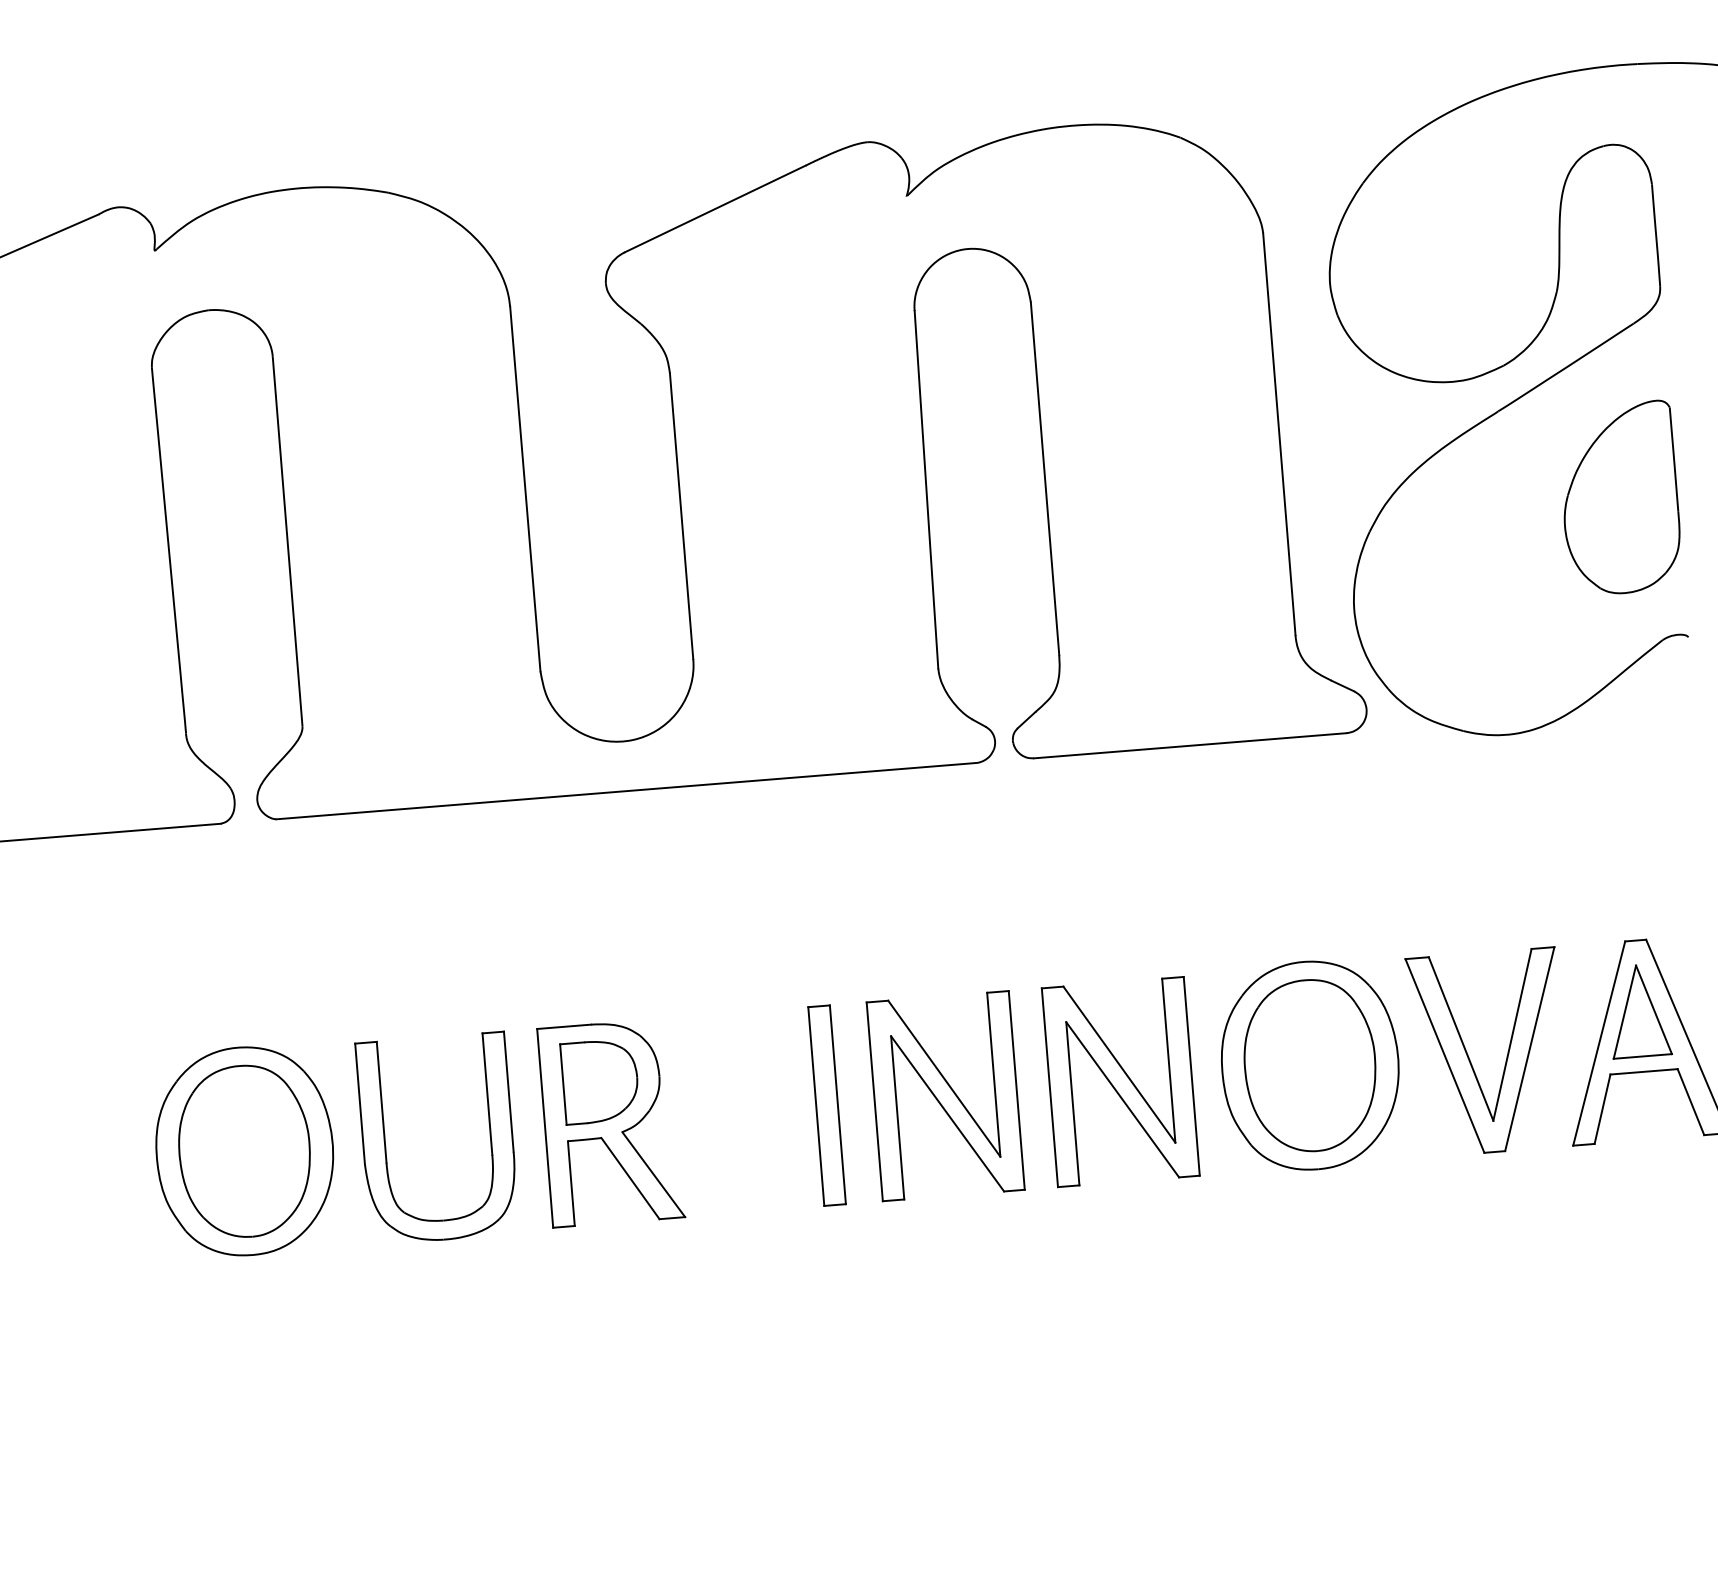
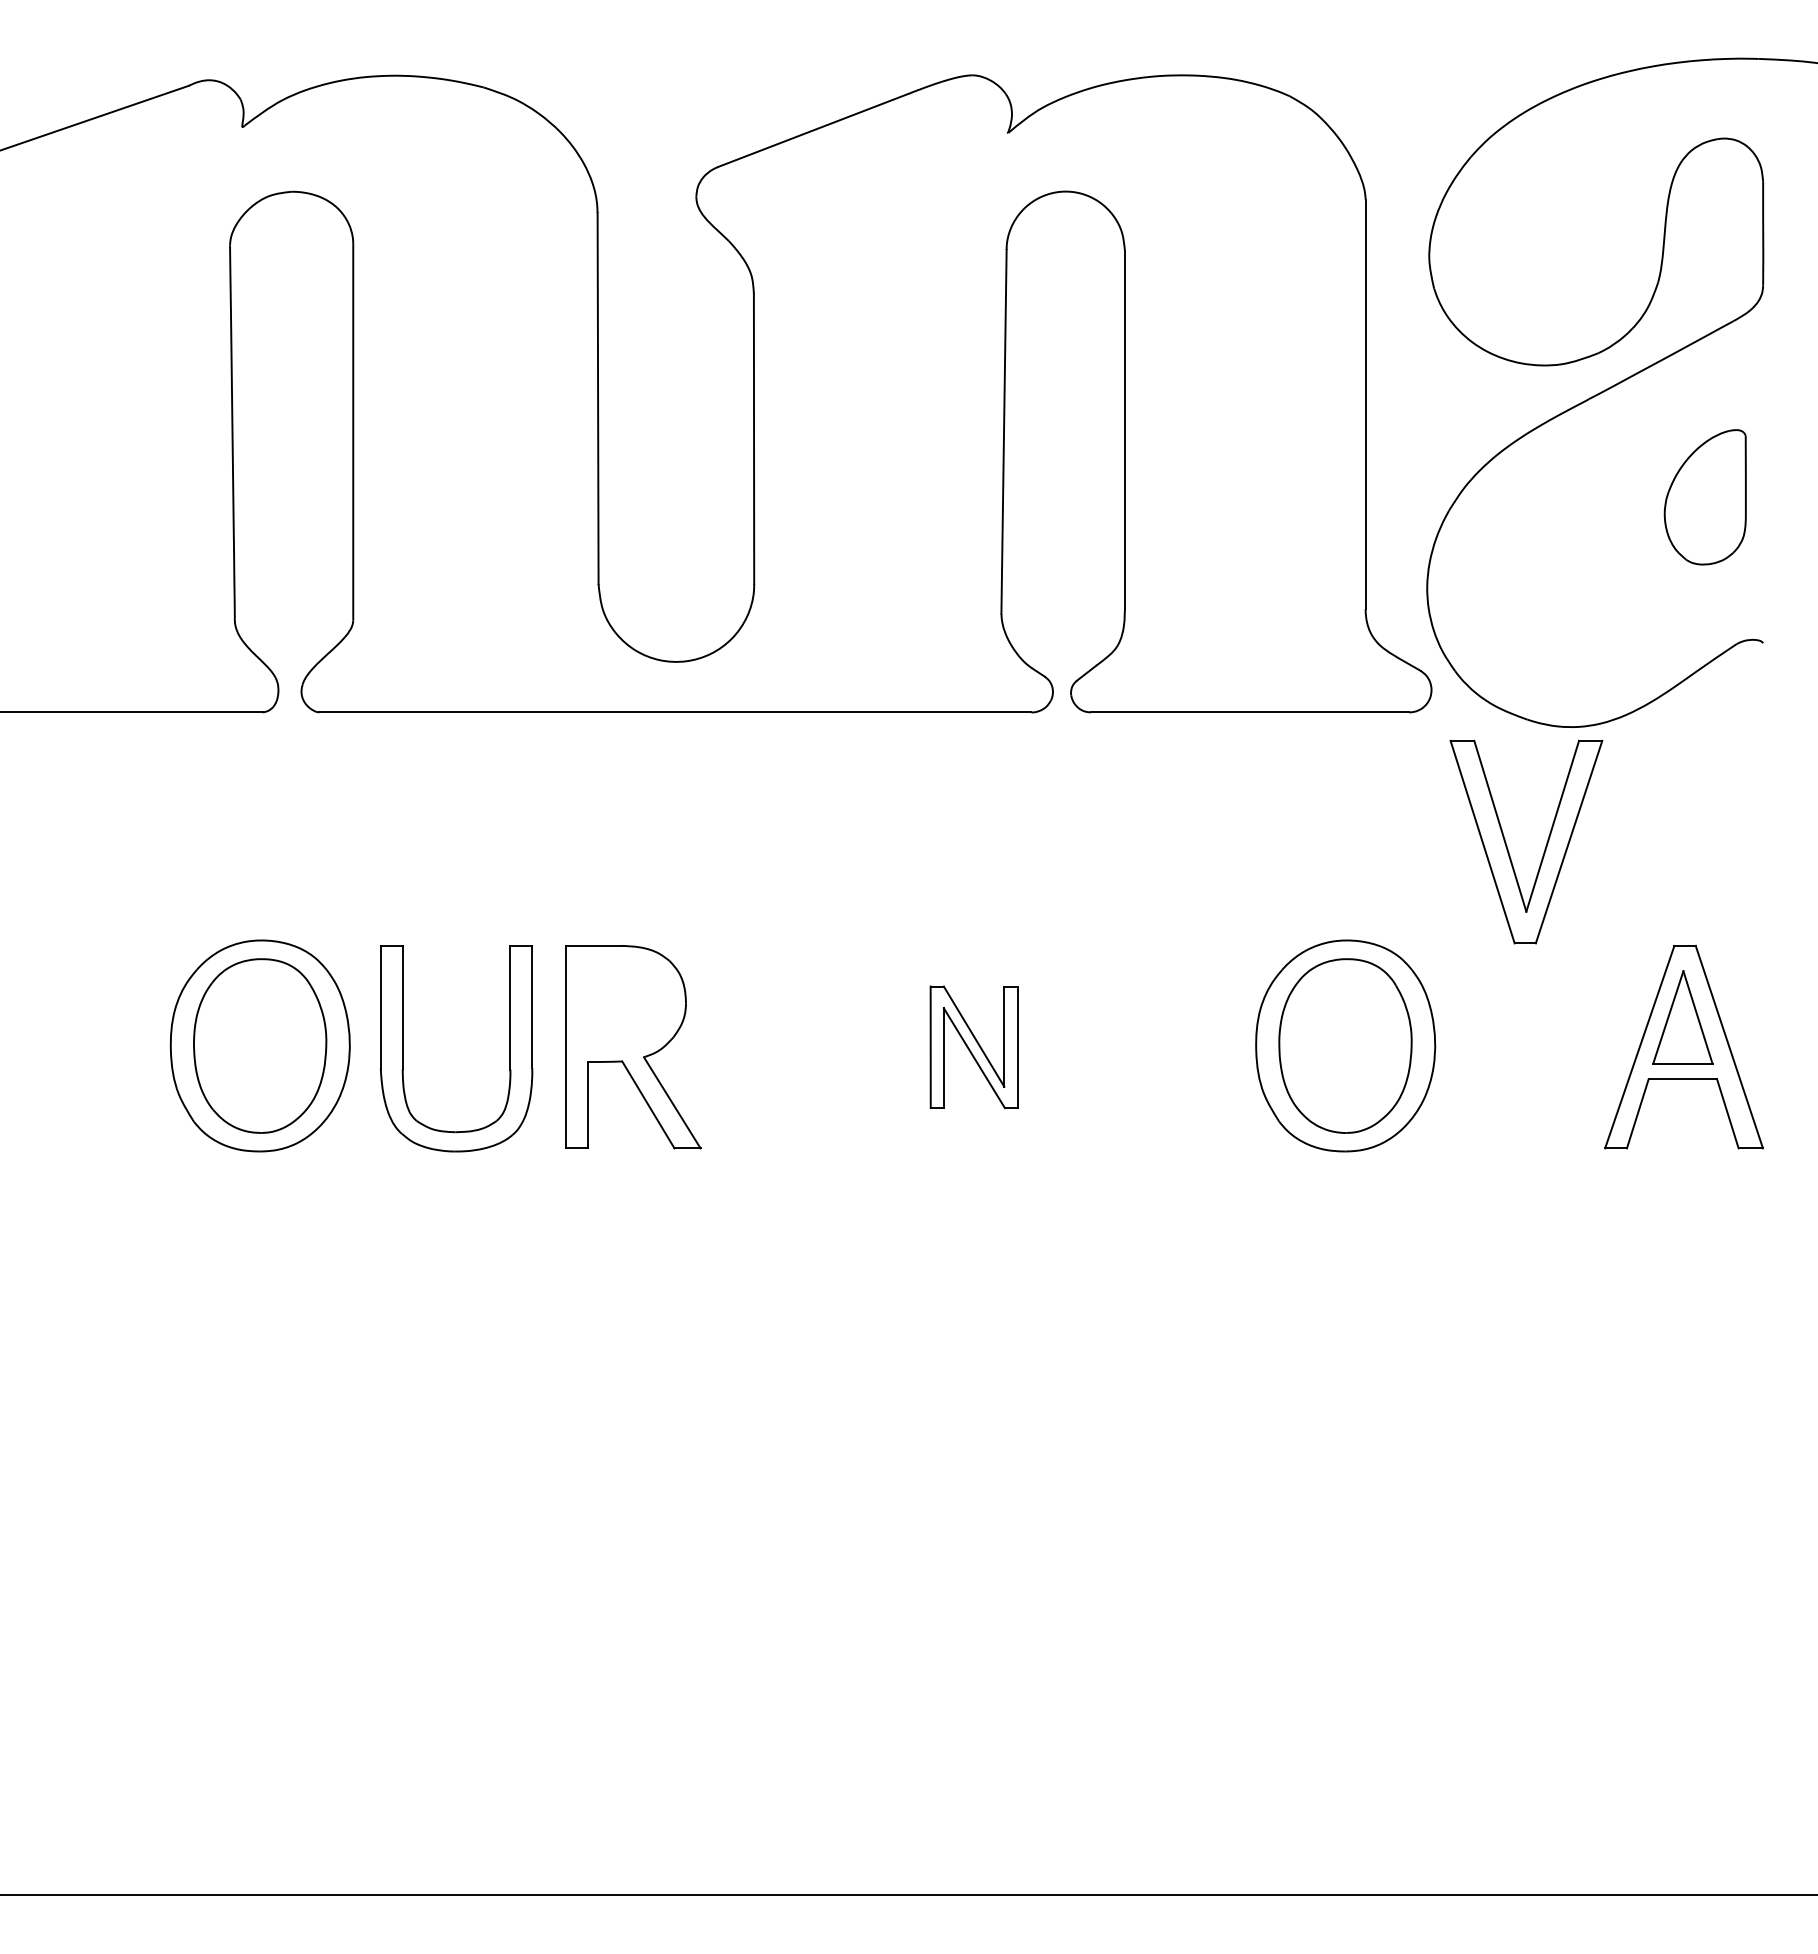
part: (1620, 498) -> (1705, 497), size x0.7
part: (1470, 1060) -> (1508, 848), moved
part: (600, 1081) -> (625, 1004), removed
part: (1120, 1081) -> (1152, 1046), removed
part: (945, 1096) -> (973, 1047), size x0.6
part: (826, 1105) -> (852, 1046), removed

